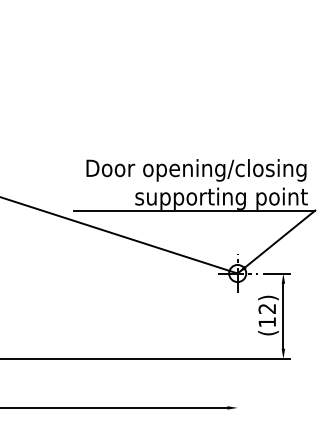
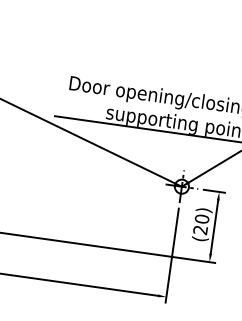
text: (267, 315) -> (201, 224), (12) -> (20)
line: (237, 357) -> (172, 255), added

